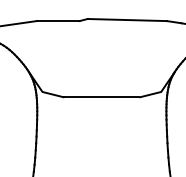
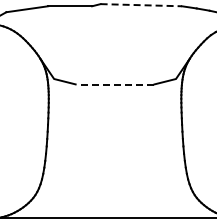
line: (127, 20) -> (141, 5), solid -> dashed
line: (101, 97) -> (114, 84), solid -> dashed

